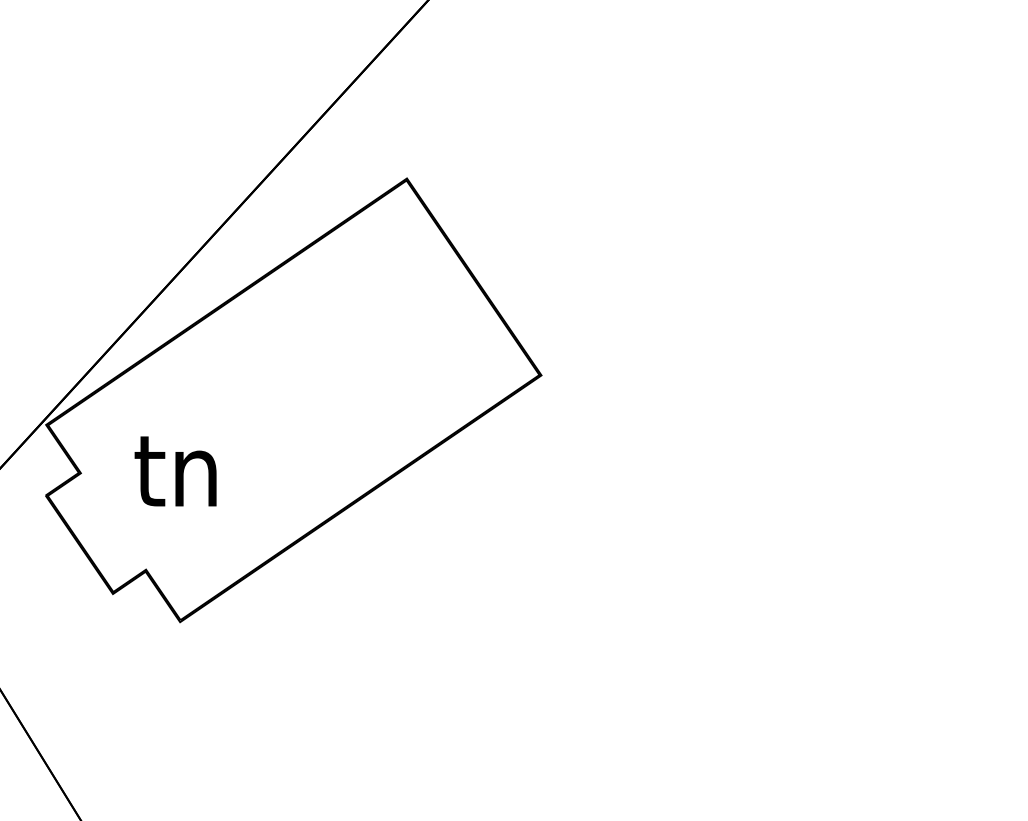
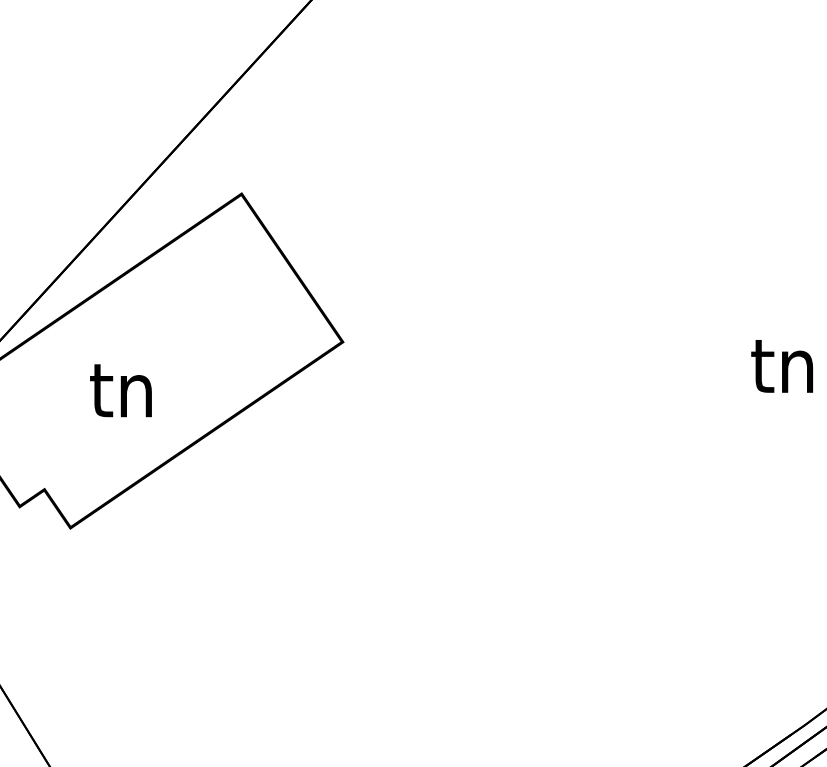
text: (174, 471) -> (120, 390), moved

